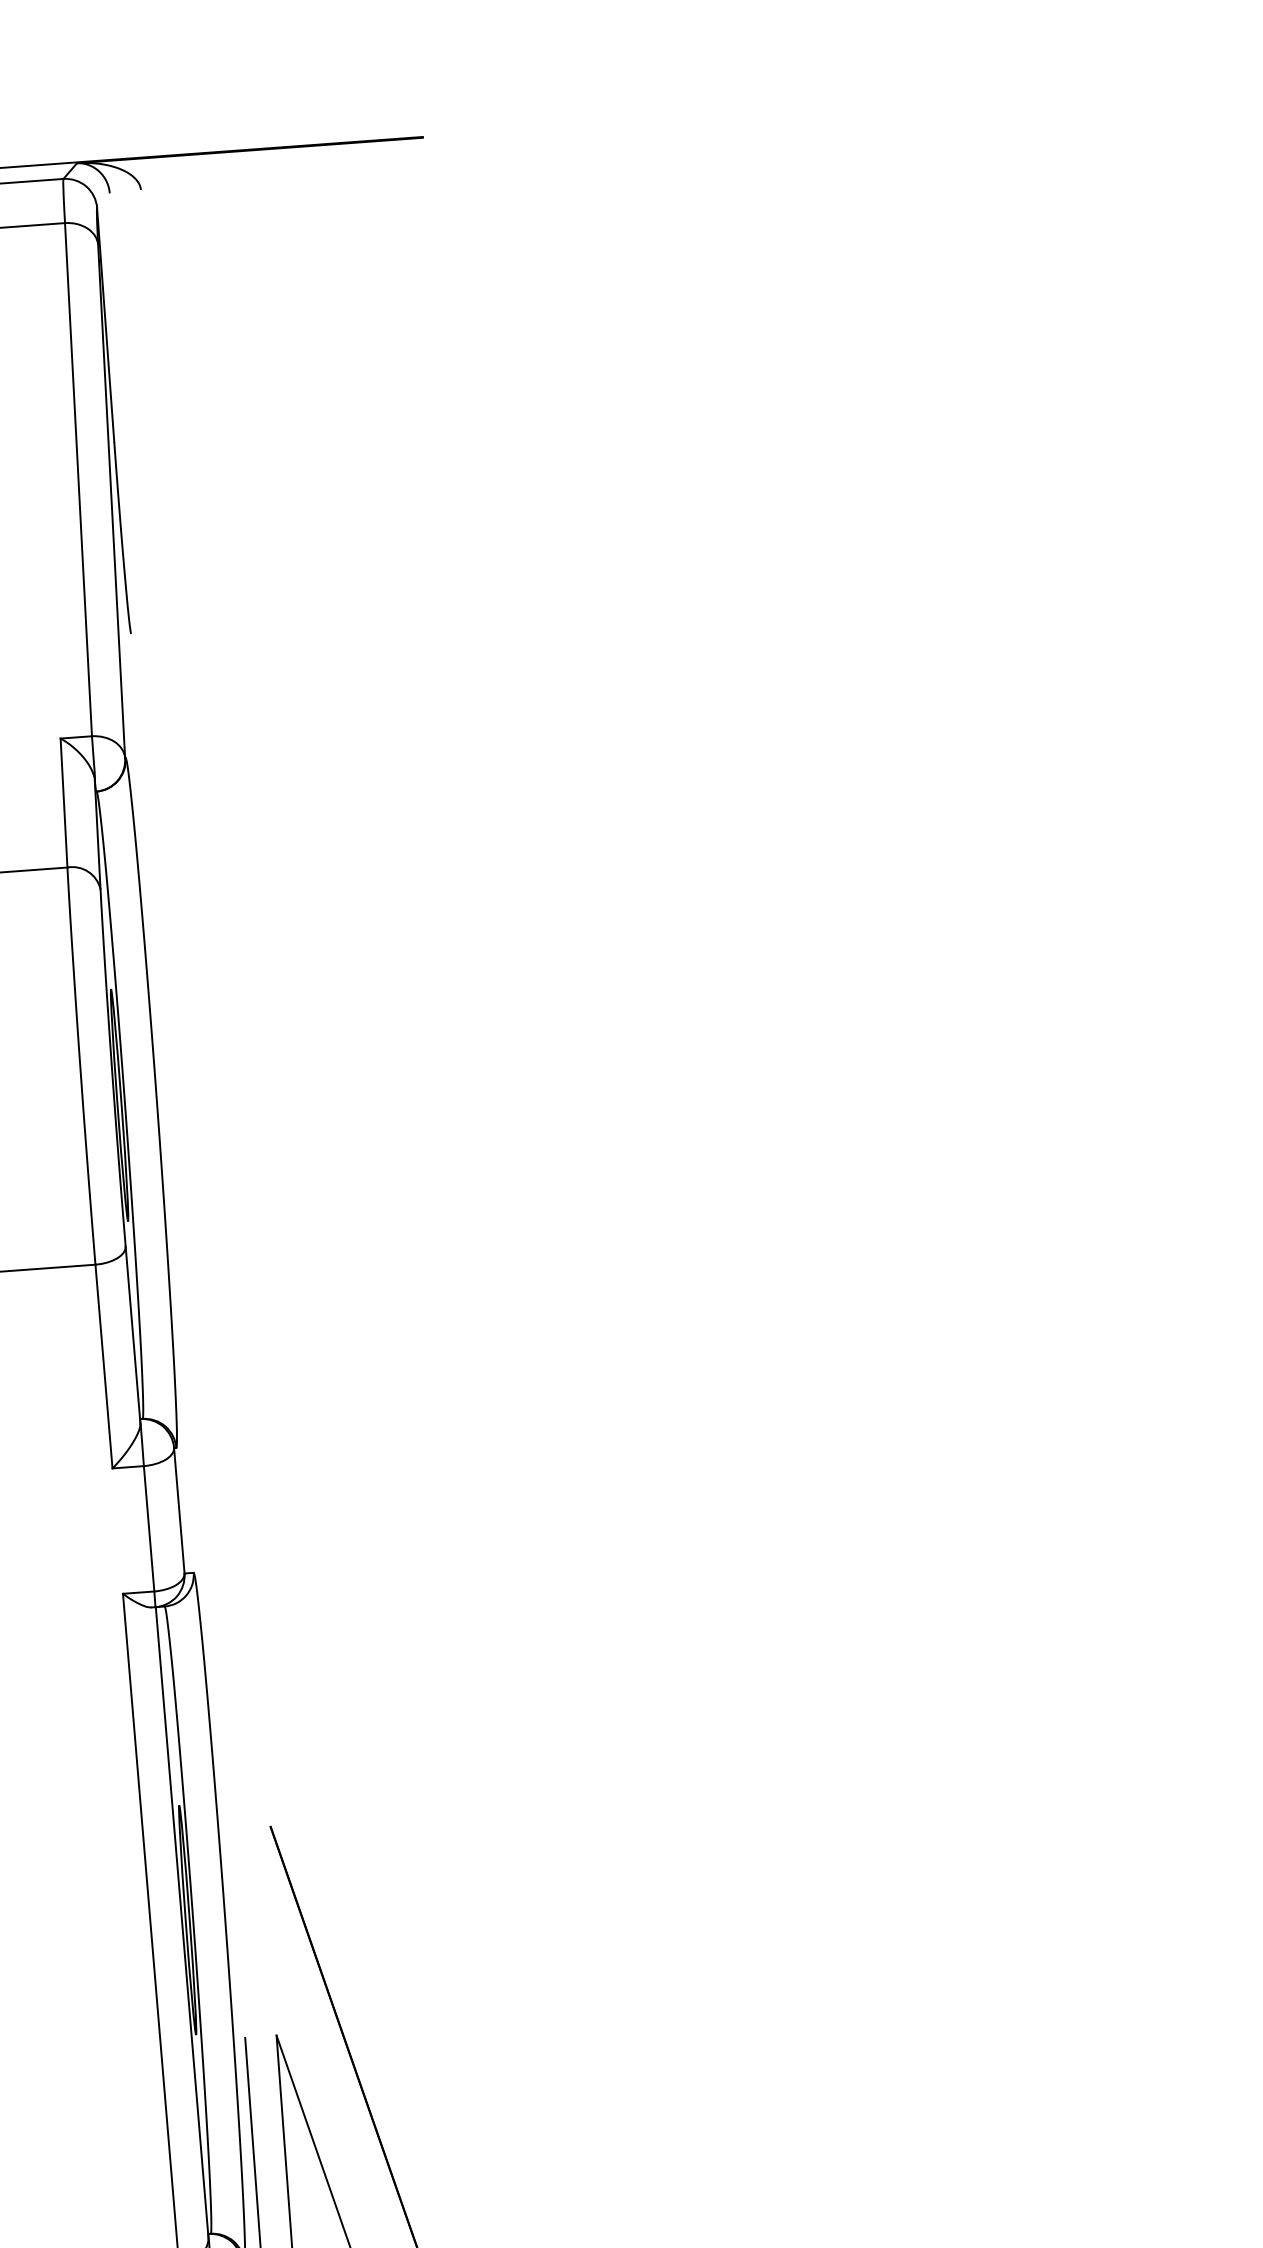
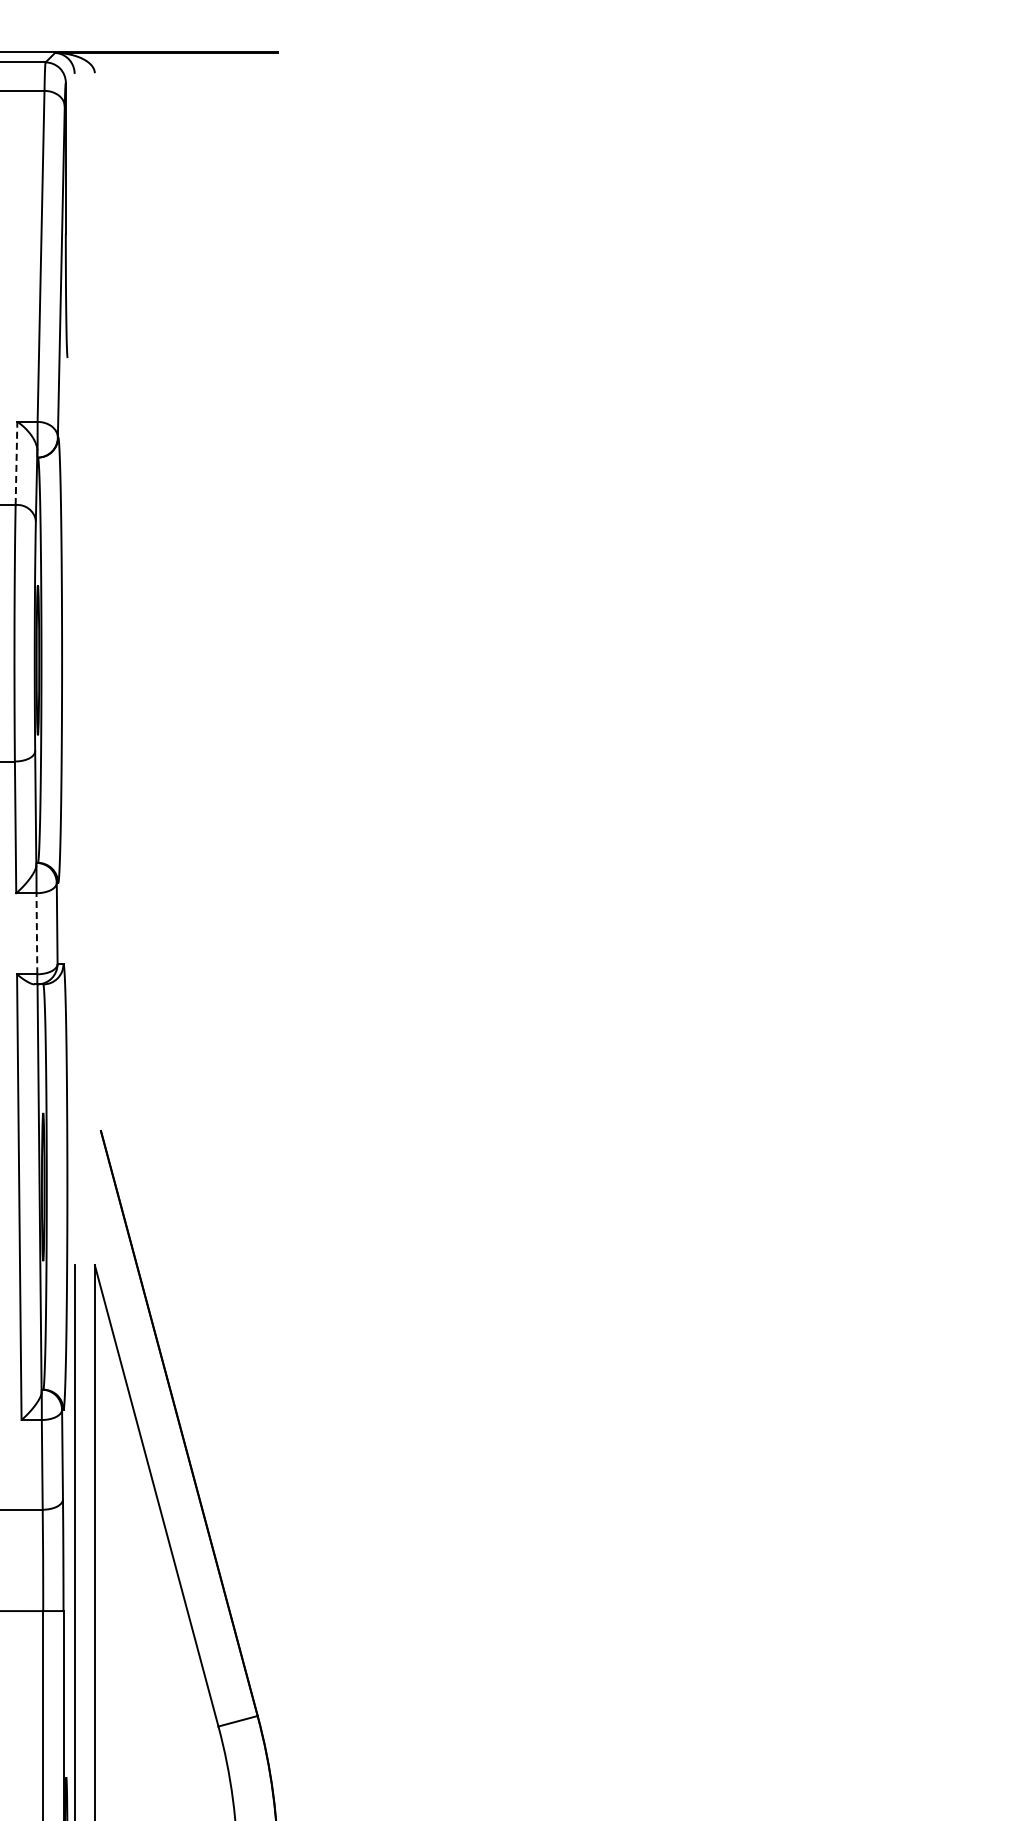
line: (64, 803) -> (16, 463), solid -> dashed
line: (148, 1528) -> (36, 933), solid -> dashed

